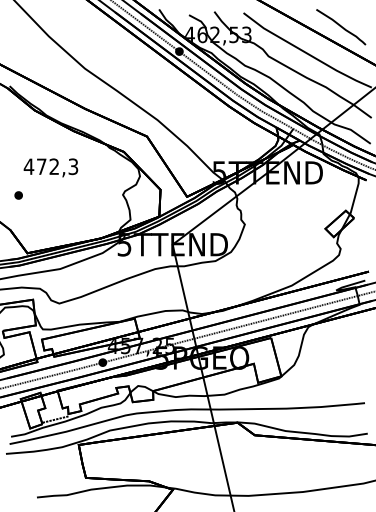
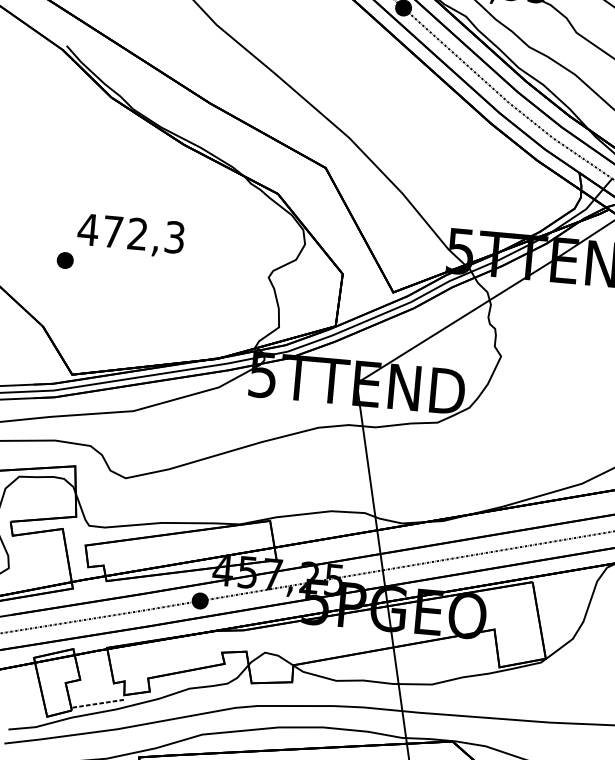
text: (50, 167) -> (130, 234), moved

